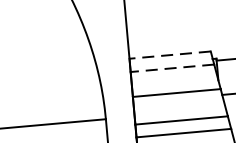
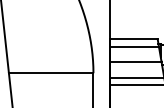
line: (169, 55) -> (133, 39), dashed -> solid
line: (172, 68) -> (134, 47), dashed -> solid

